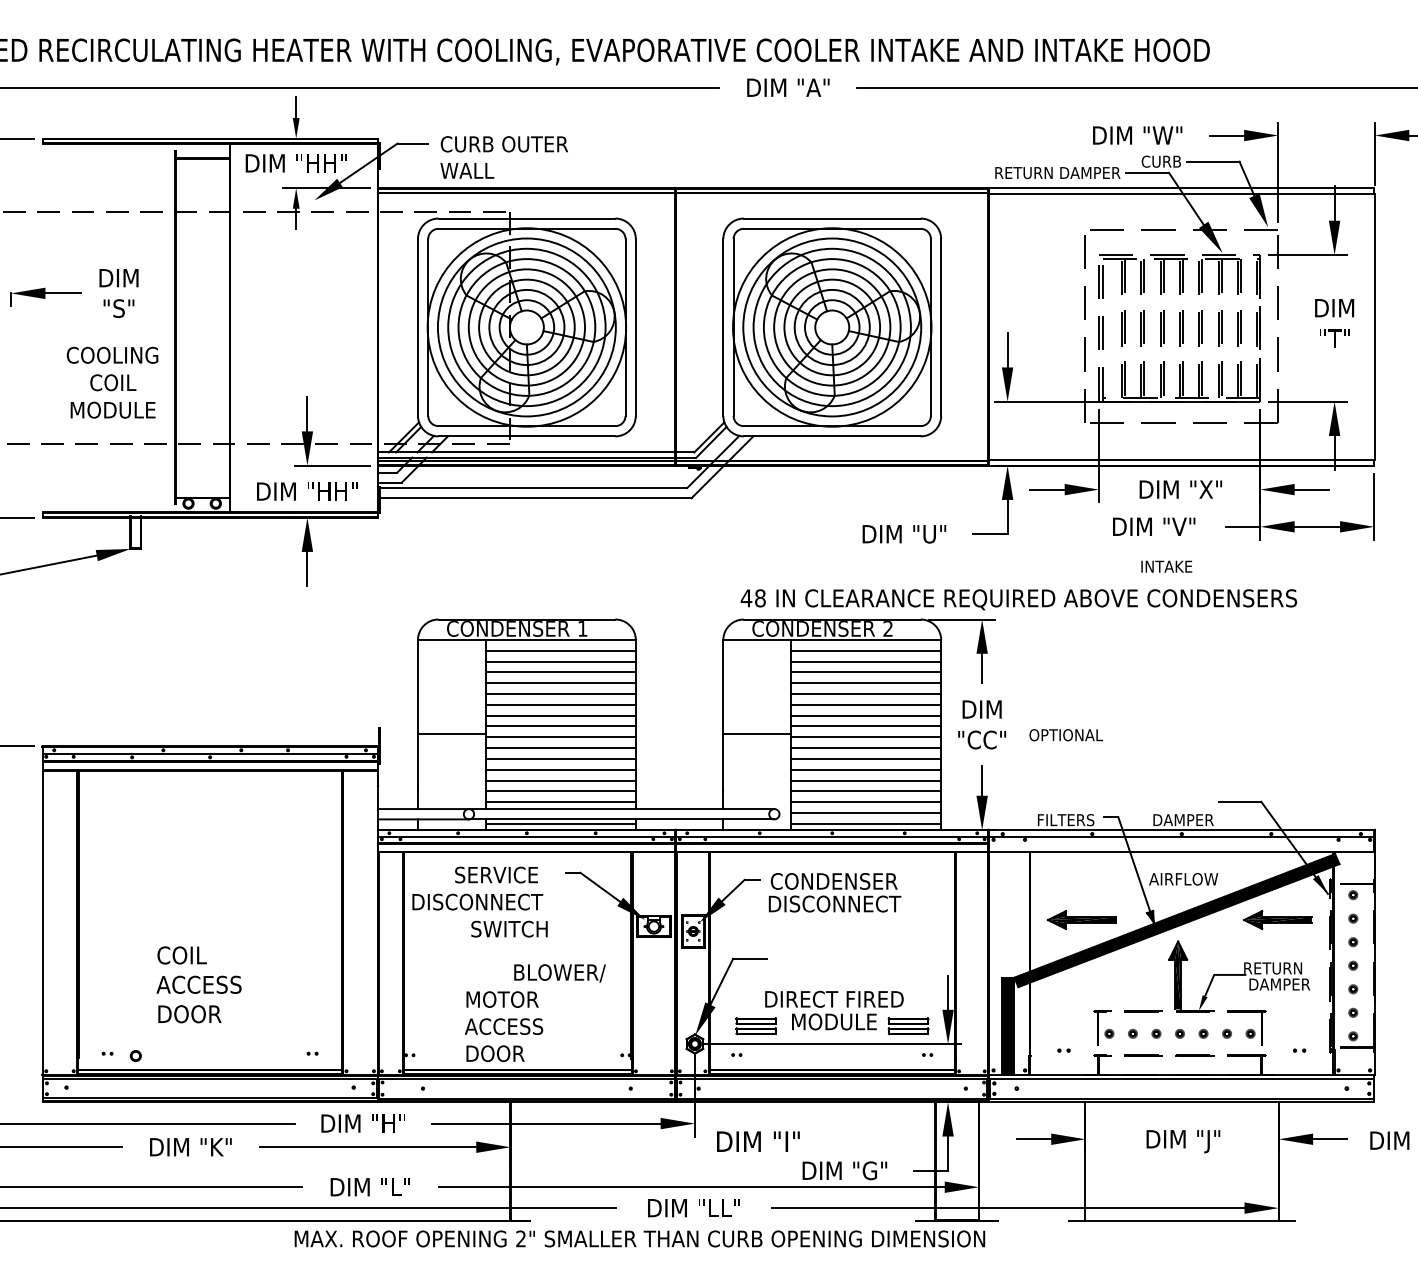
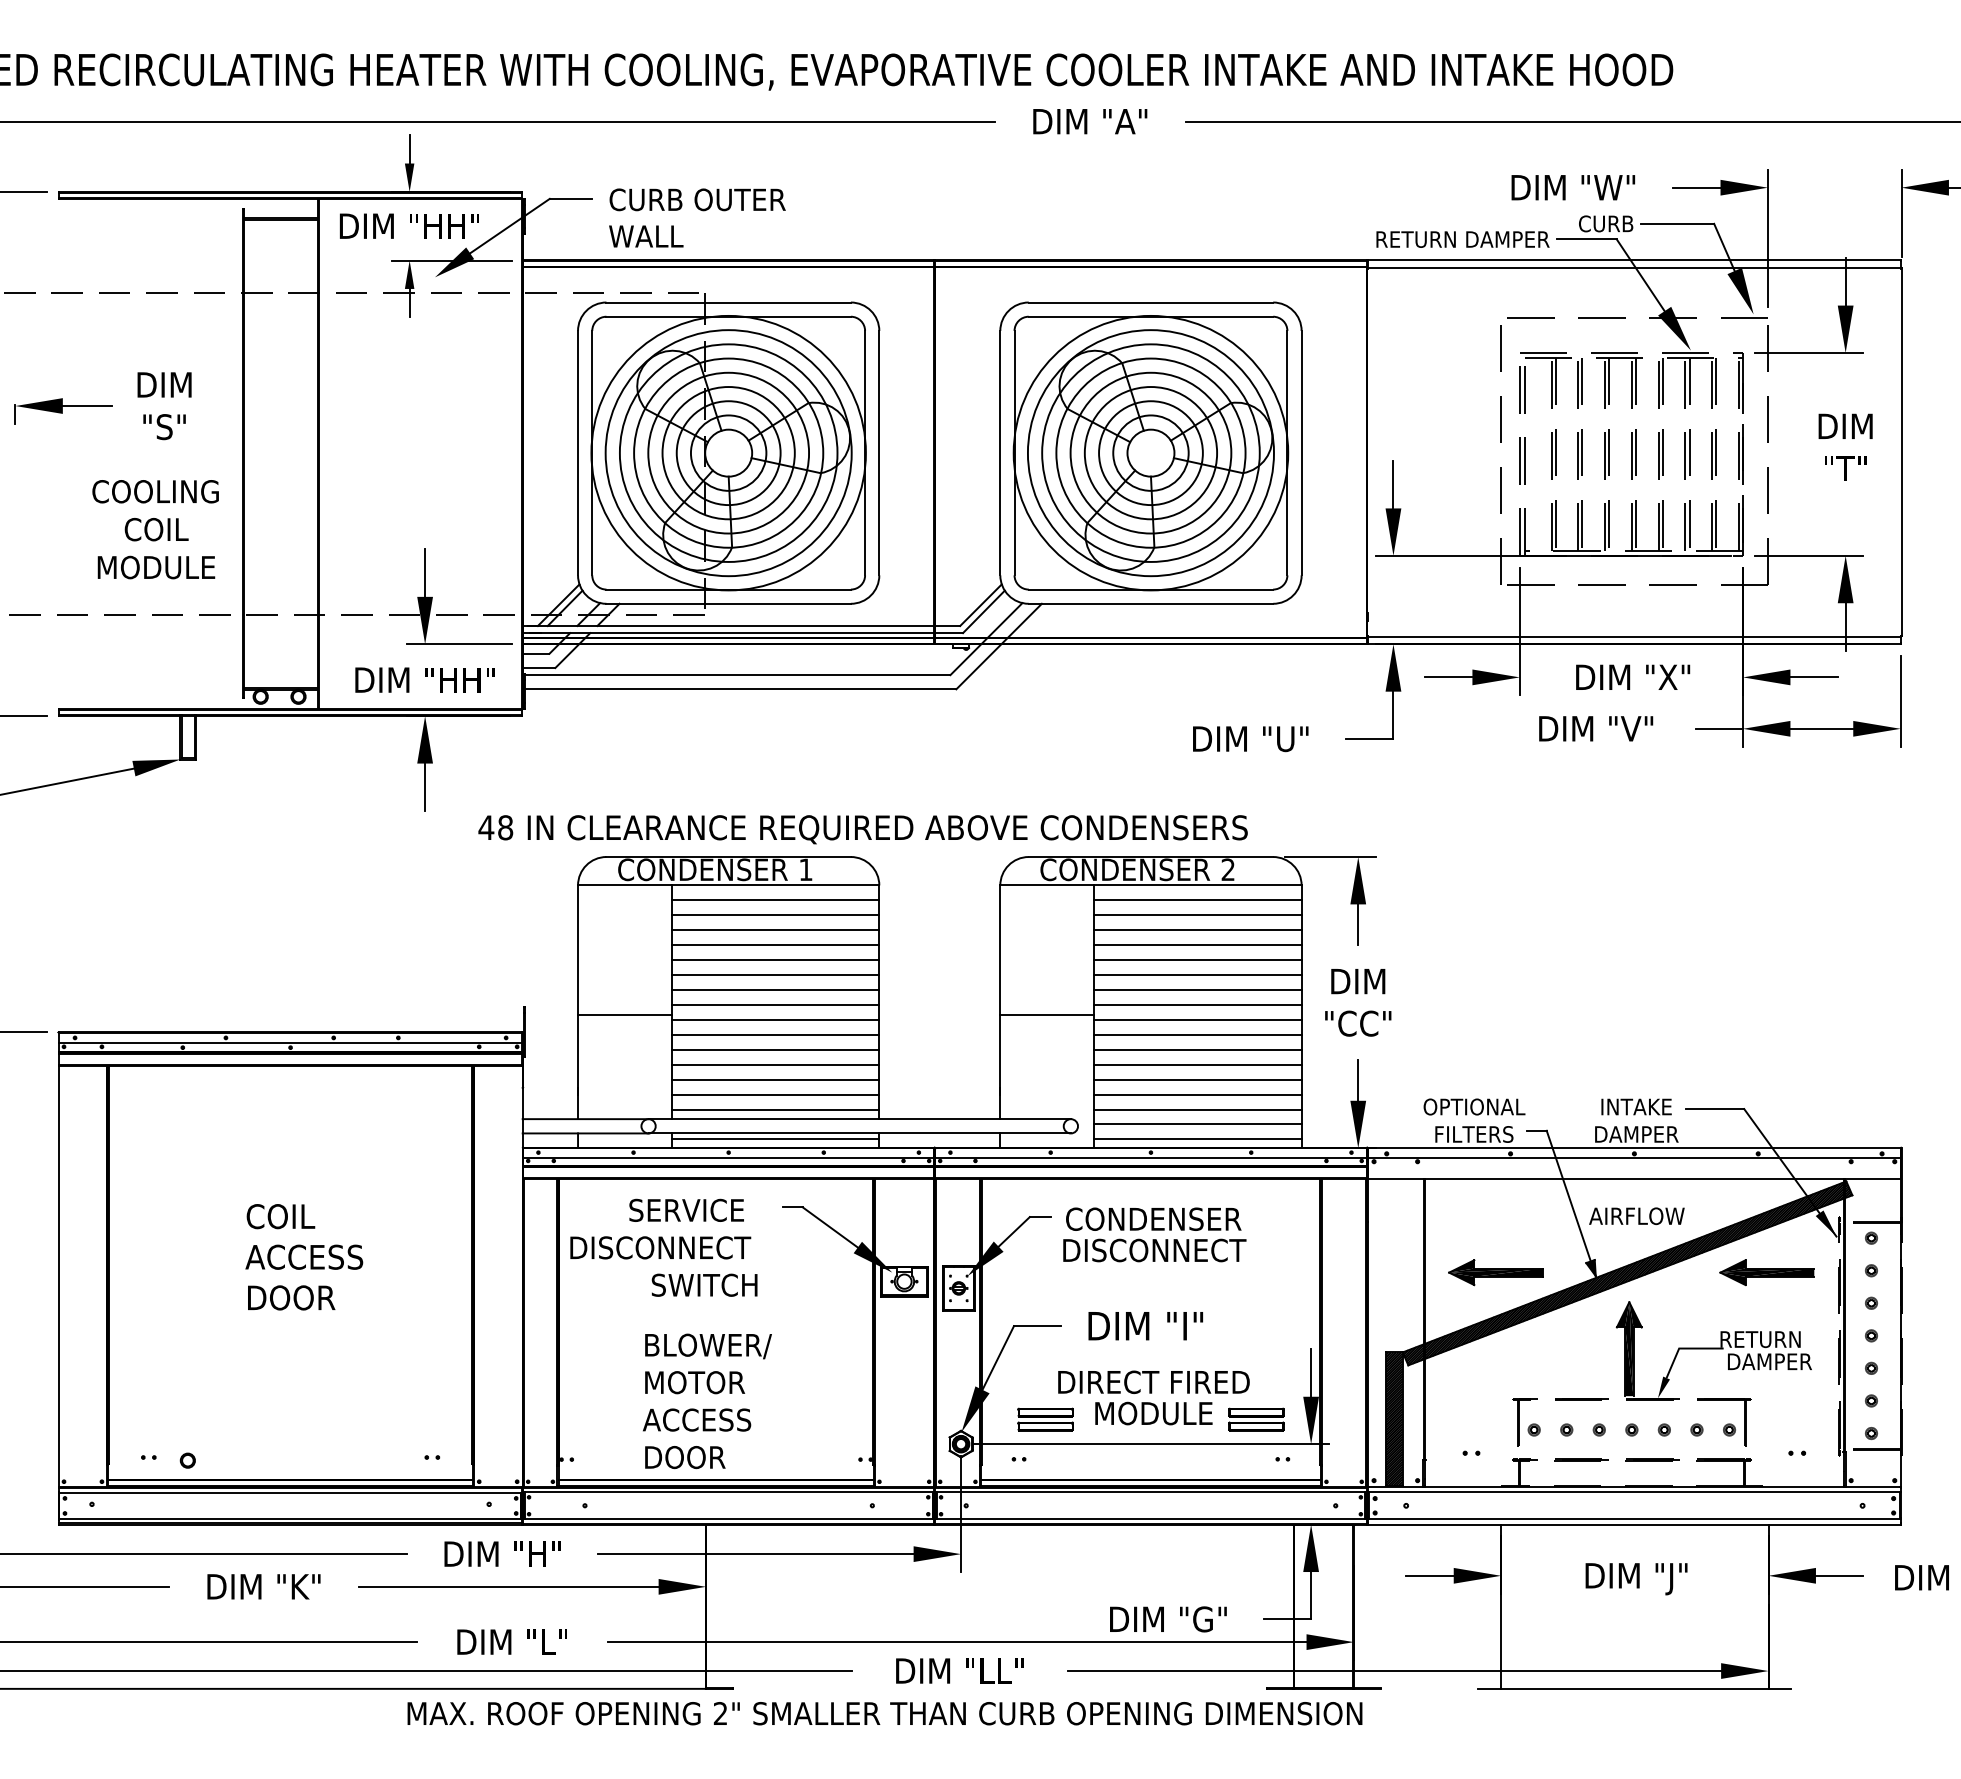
text: (1166, 566) -> (1636, 1106), moved
text: (1018, 599) -> (862, 829), moved
text: (1066, 734) -> (1474, 1106), moved
text: (560, 973) -> (708, 1346), moved
text: (199, 985) -> (304, 1257), moved
text: (758, 1141) -> (1145, 1326), moved

